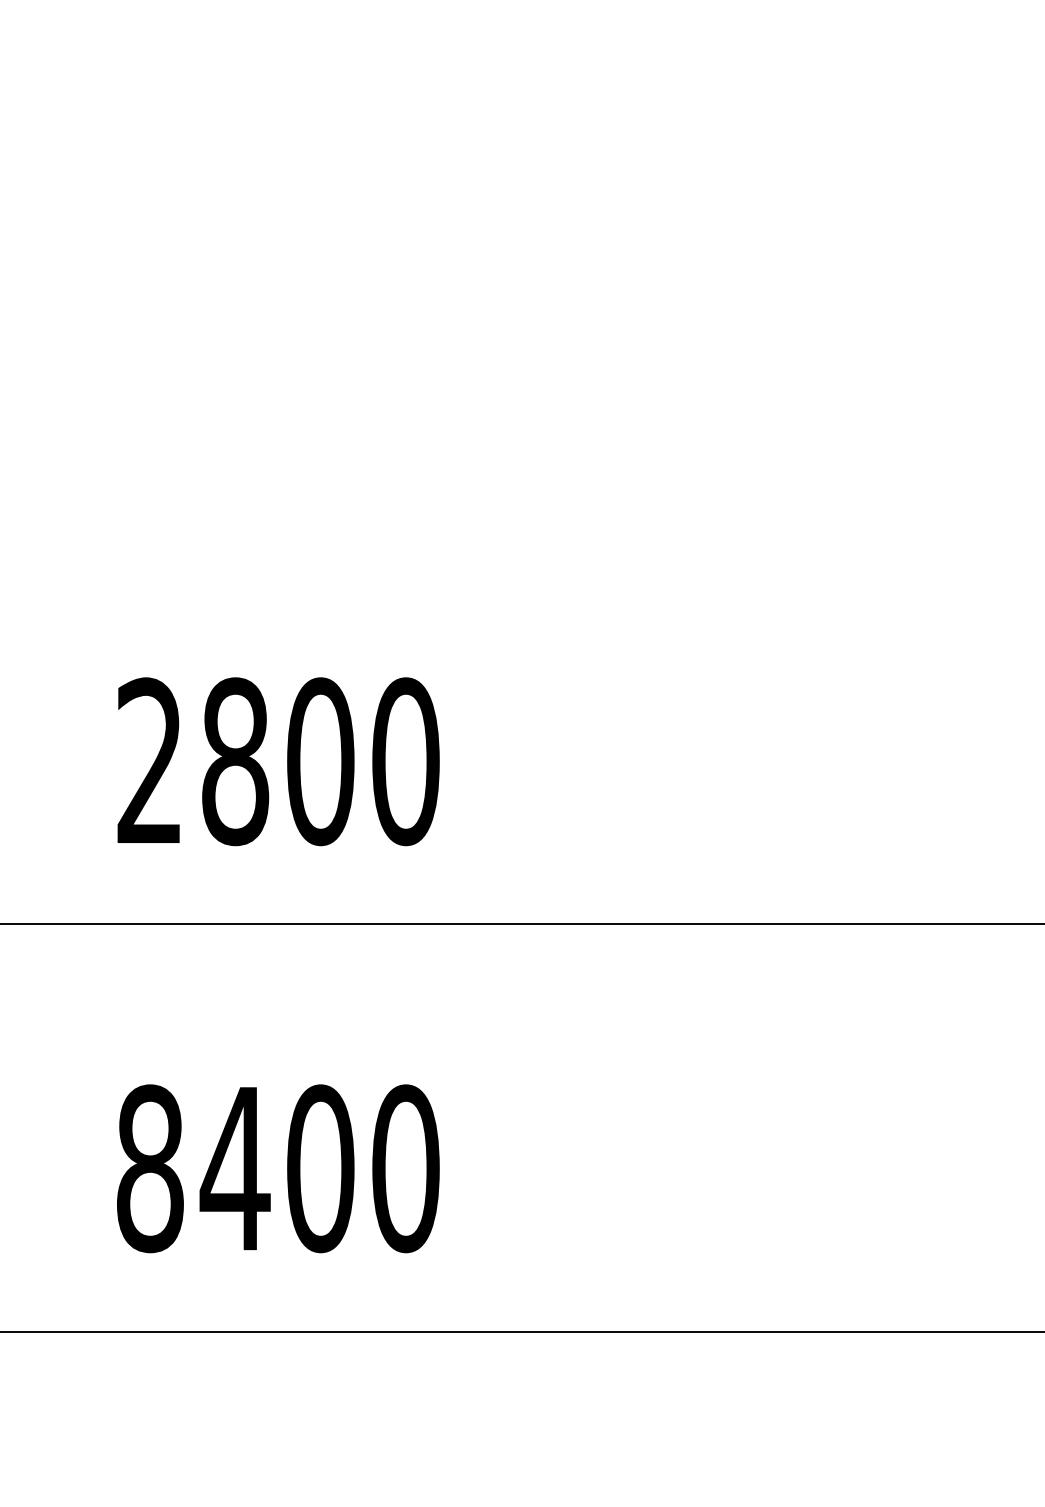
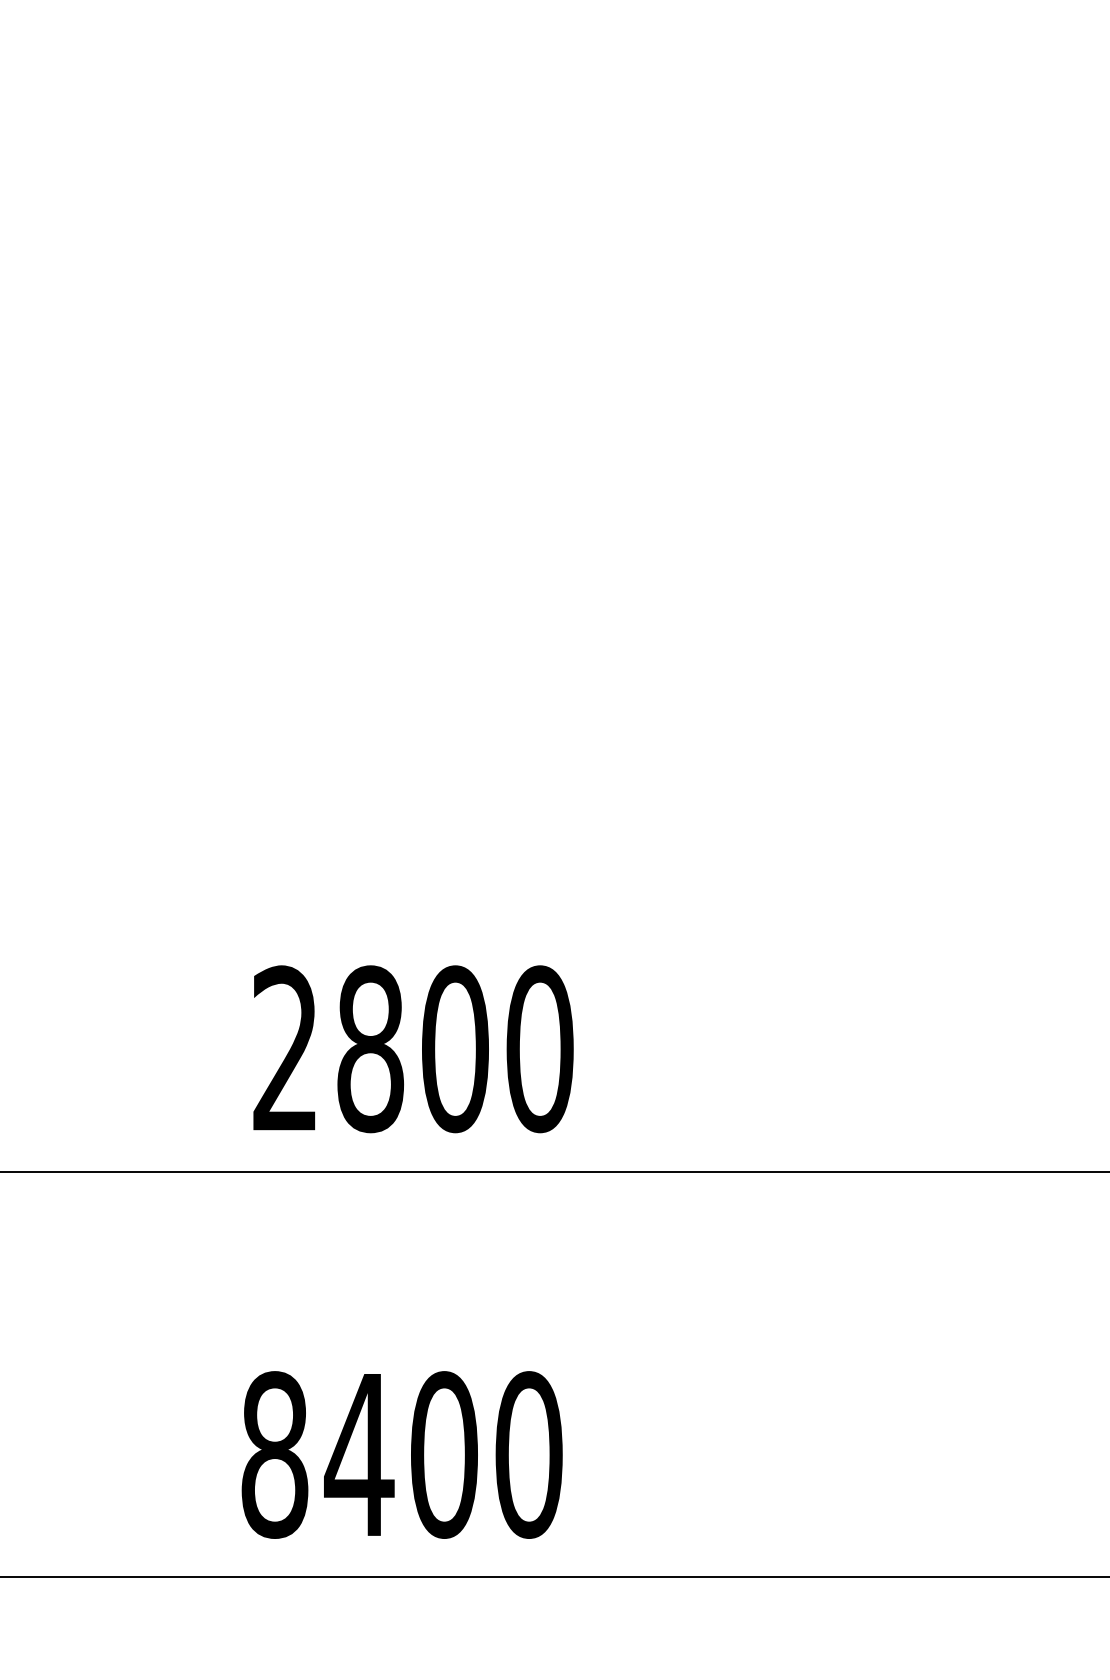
text: (278, 761) -> (413, 1049), moved
text: (277, 1168) -> (401, 1454), moved

